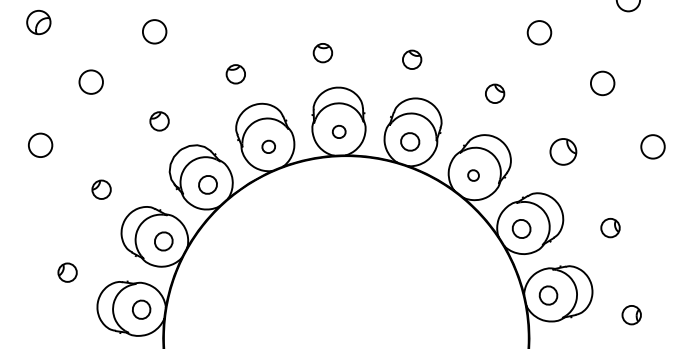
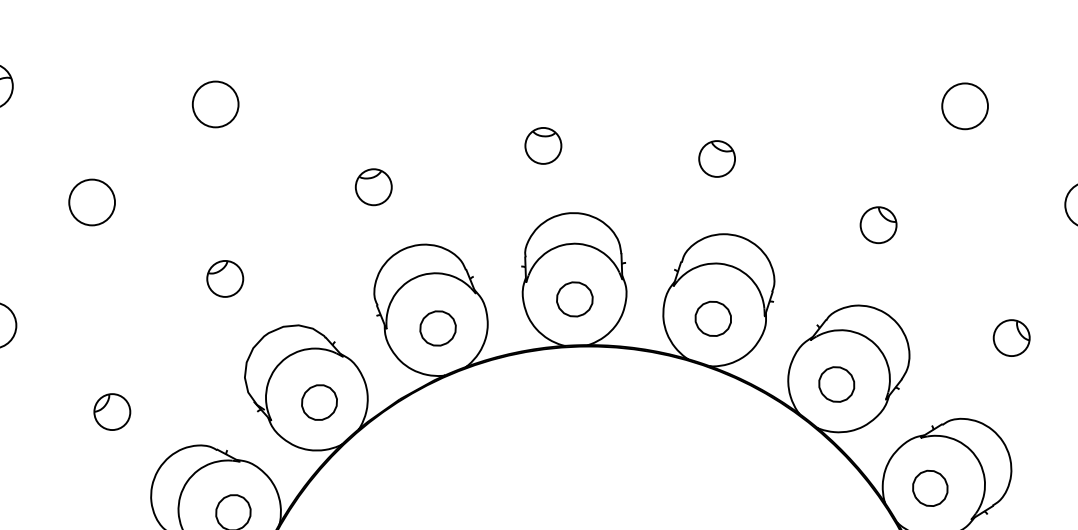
part: (339, 131) -> (575, 298), size x1.43
part: (268, 146) -> (437, 327), size x1.43
part: (563, 151) -> (1011, 337), size x0.71
part: (473, 175) -> (836, 384), size x1.67

